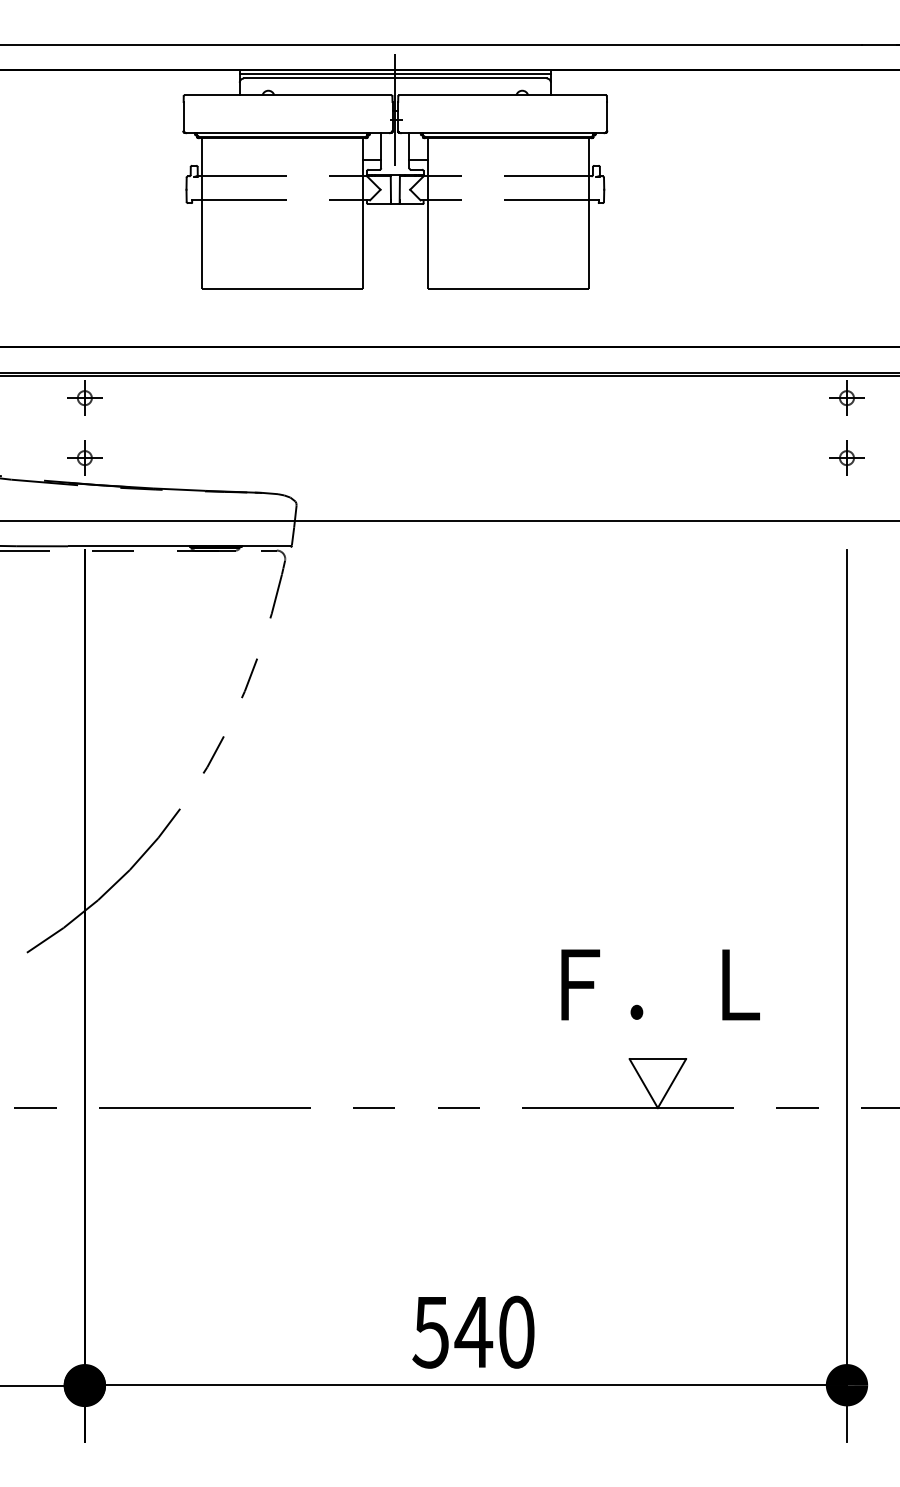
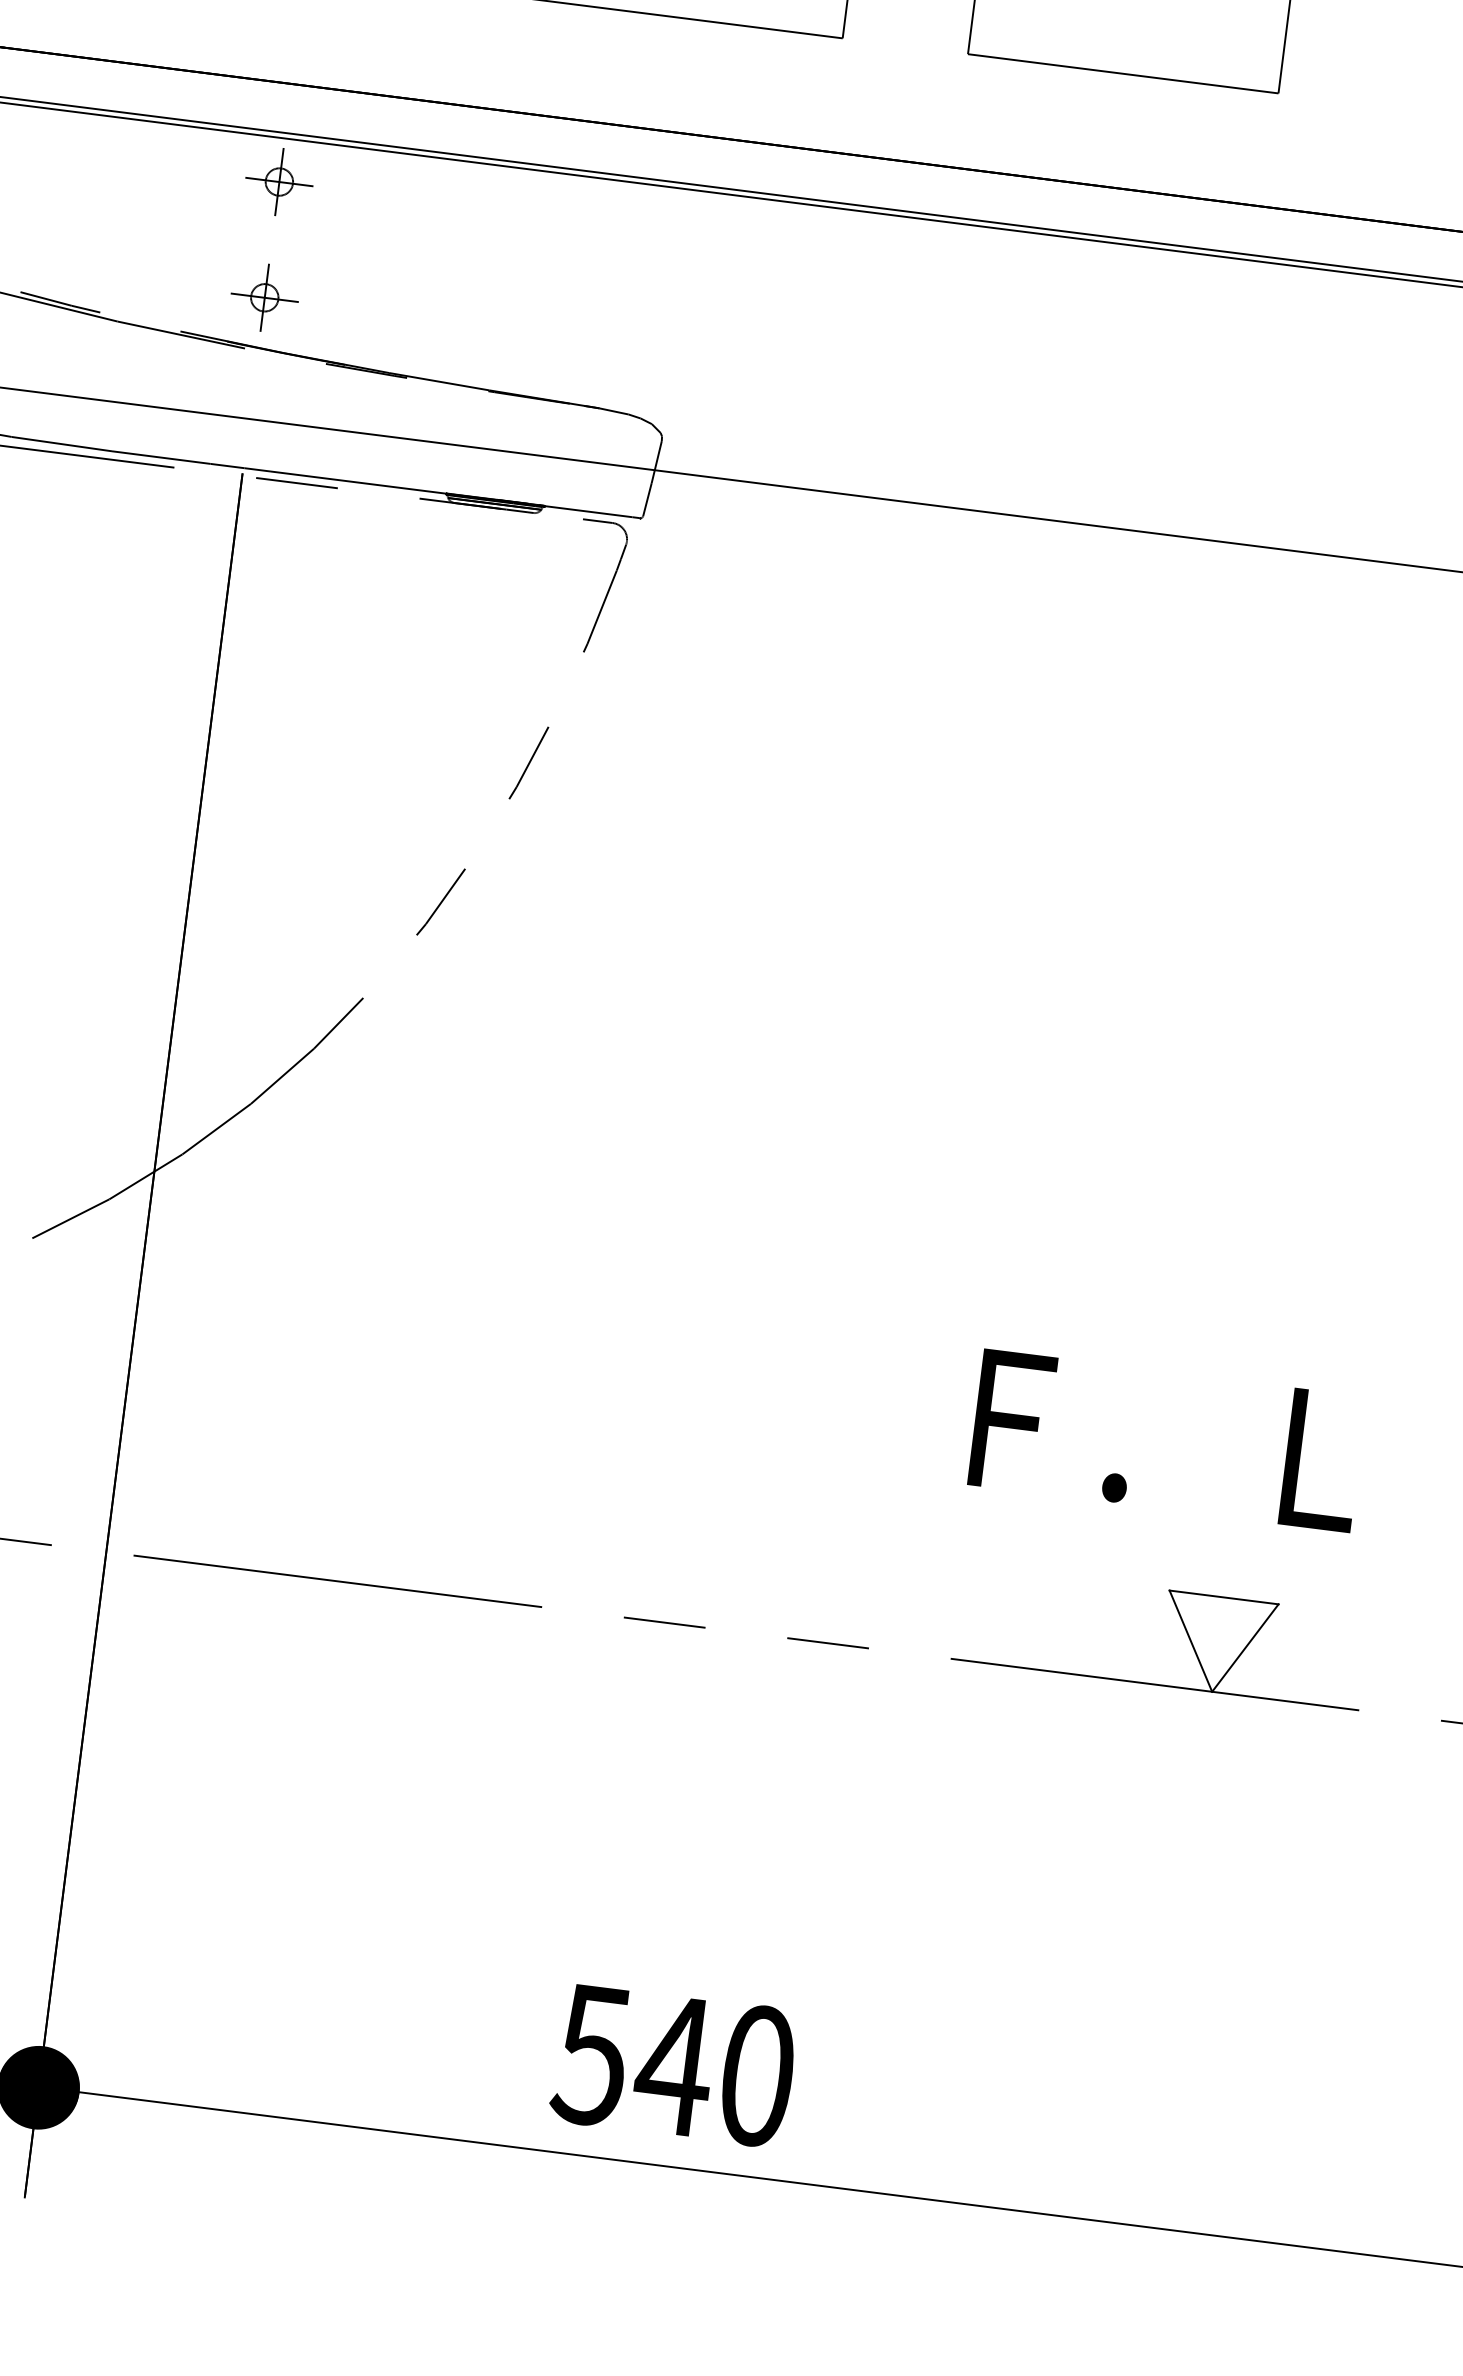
text: (660, 984) -> (1166, 1439), moved
text: (473, 1331) -> (674, 2063), moved

